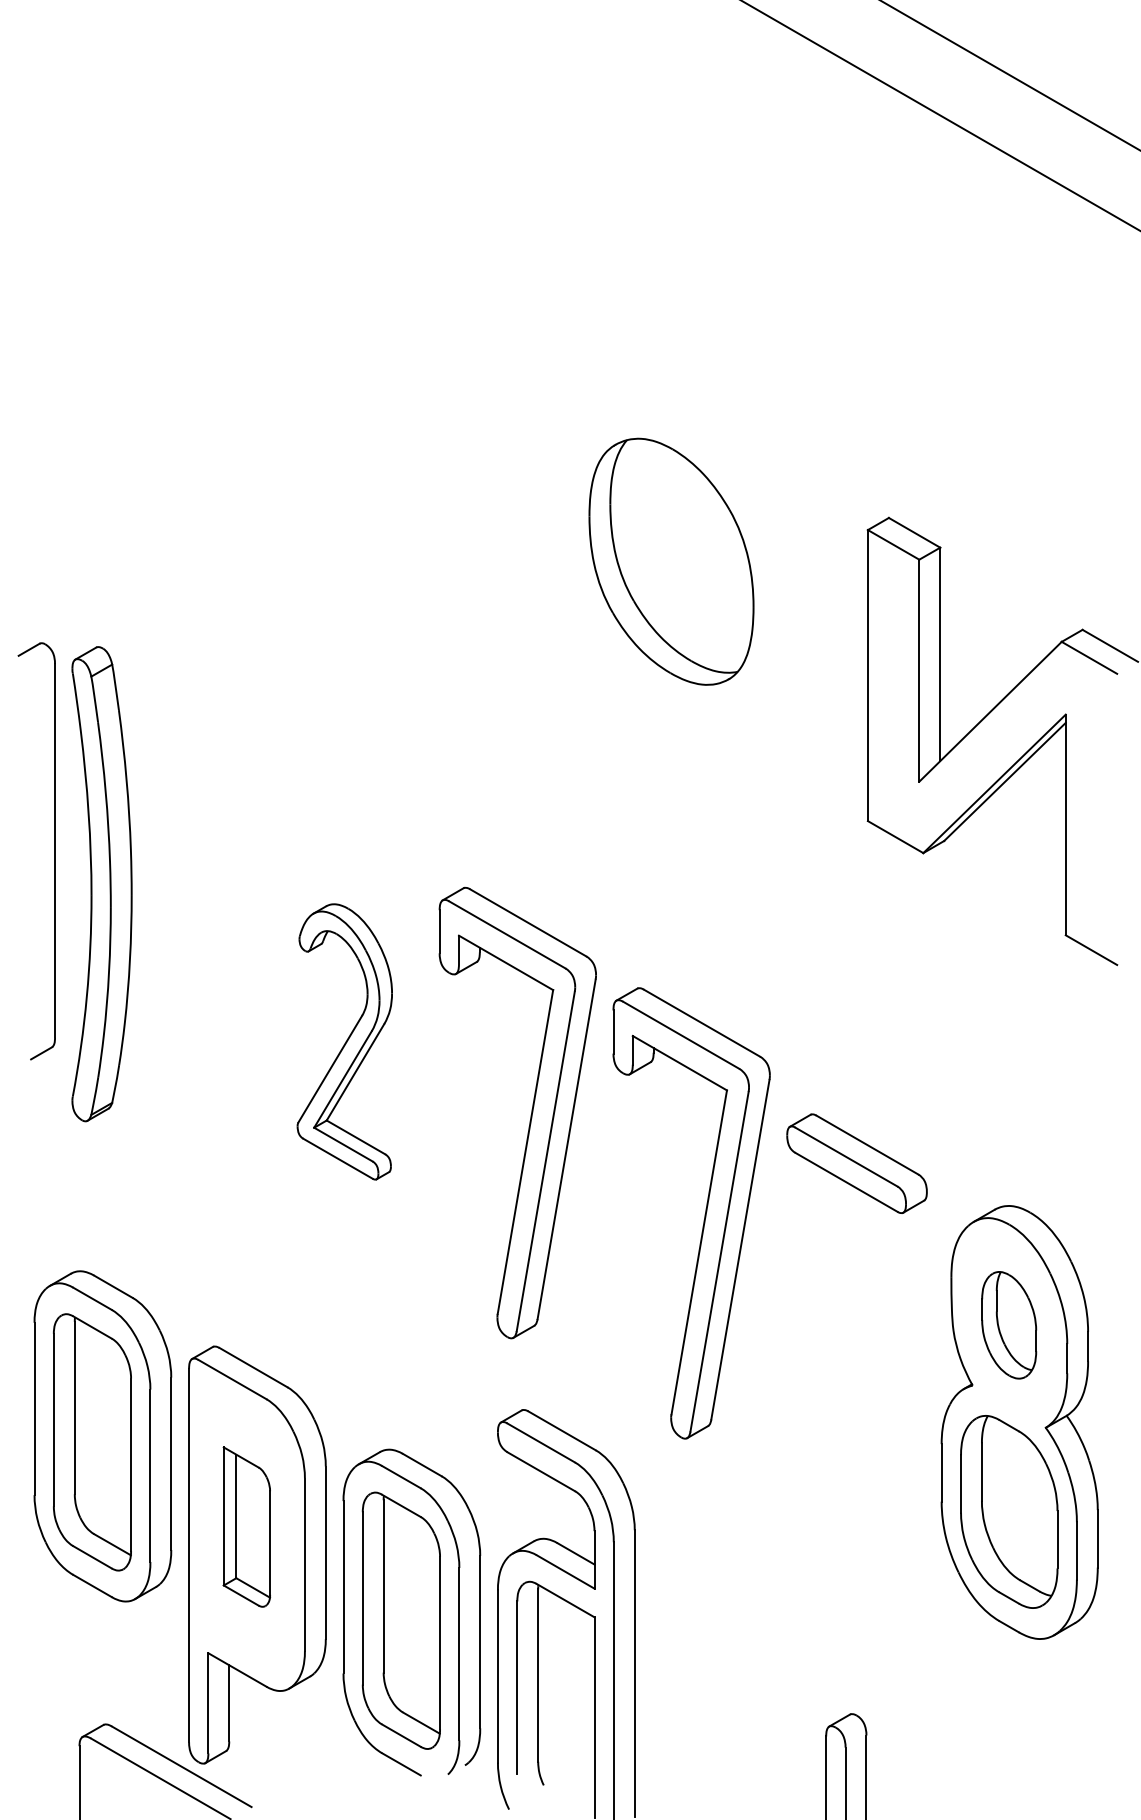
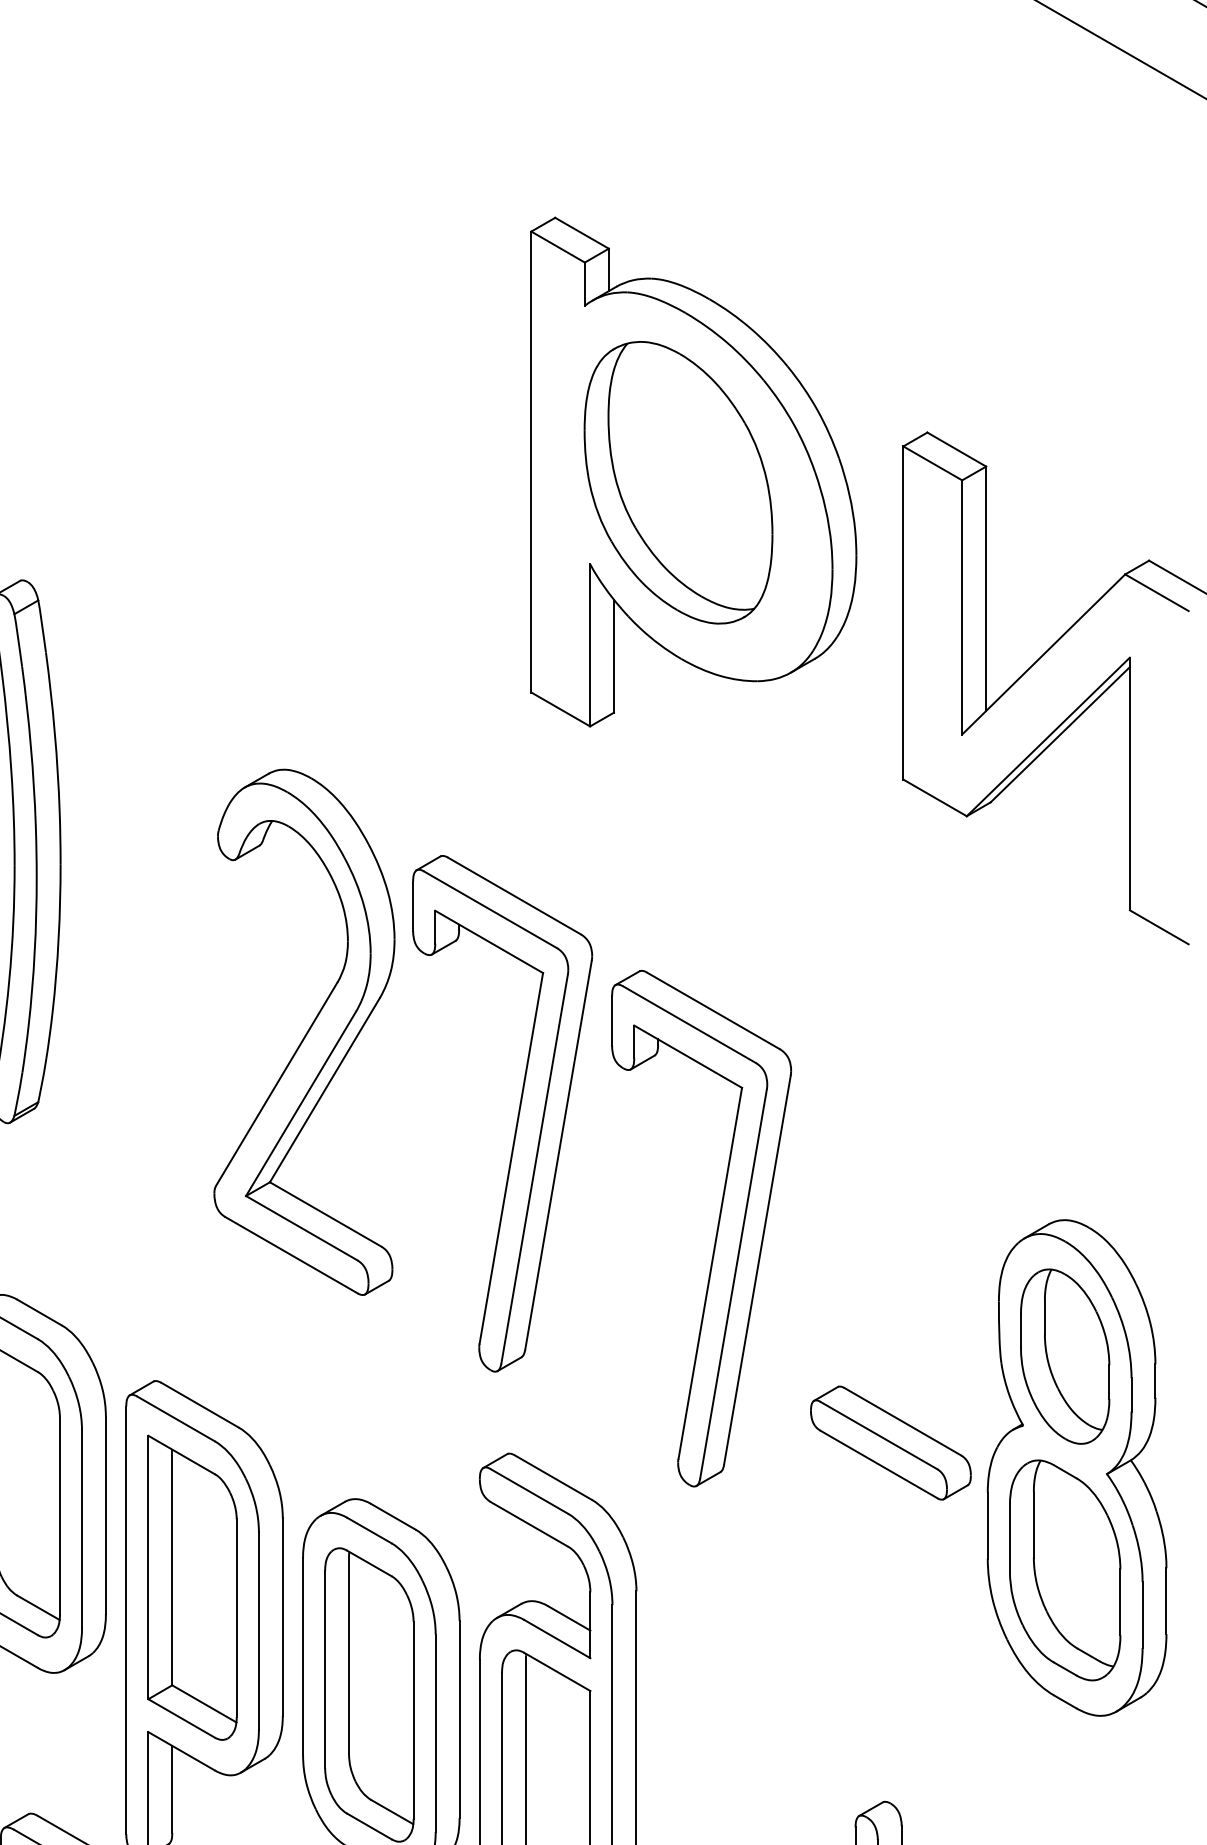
part: (684, 552) -> (693, 472), added
part: (344, 1041) -> (304, 1031), size x1.67
part: (856, 1163) -> (890, 1442), moved
part: (1008, 1325) -> (1064, 1356), size x1.43
part: (246, 1526) -> (192, 1587), size x1.67

